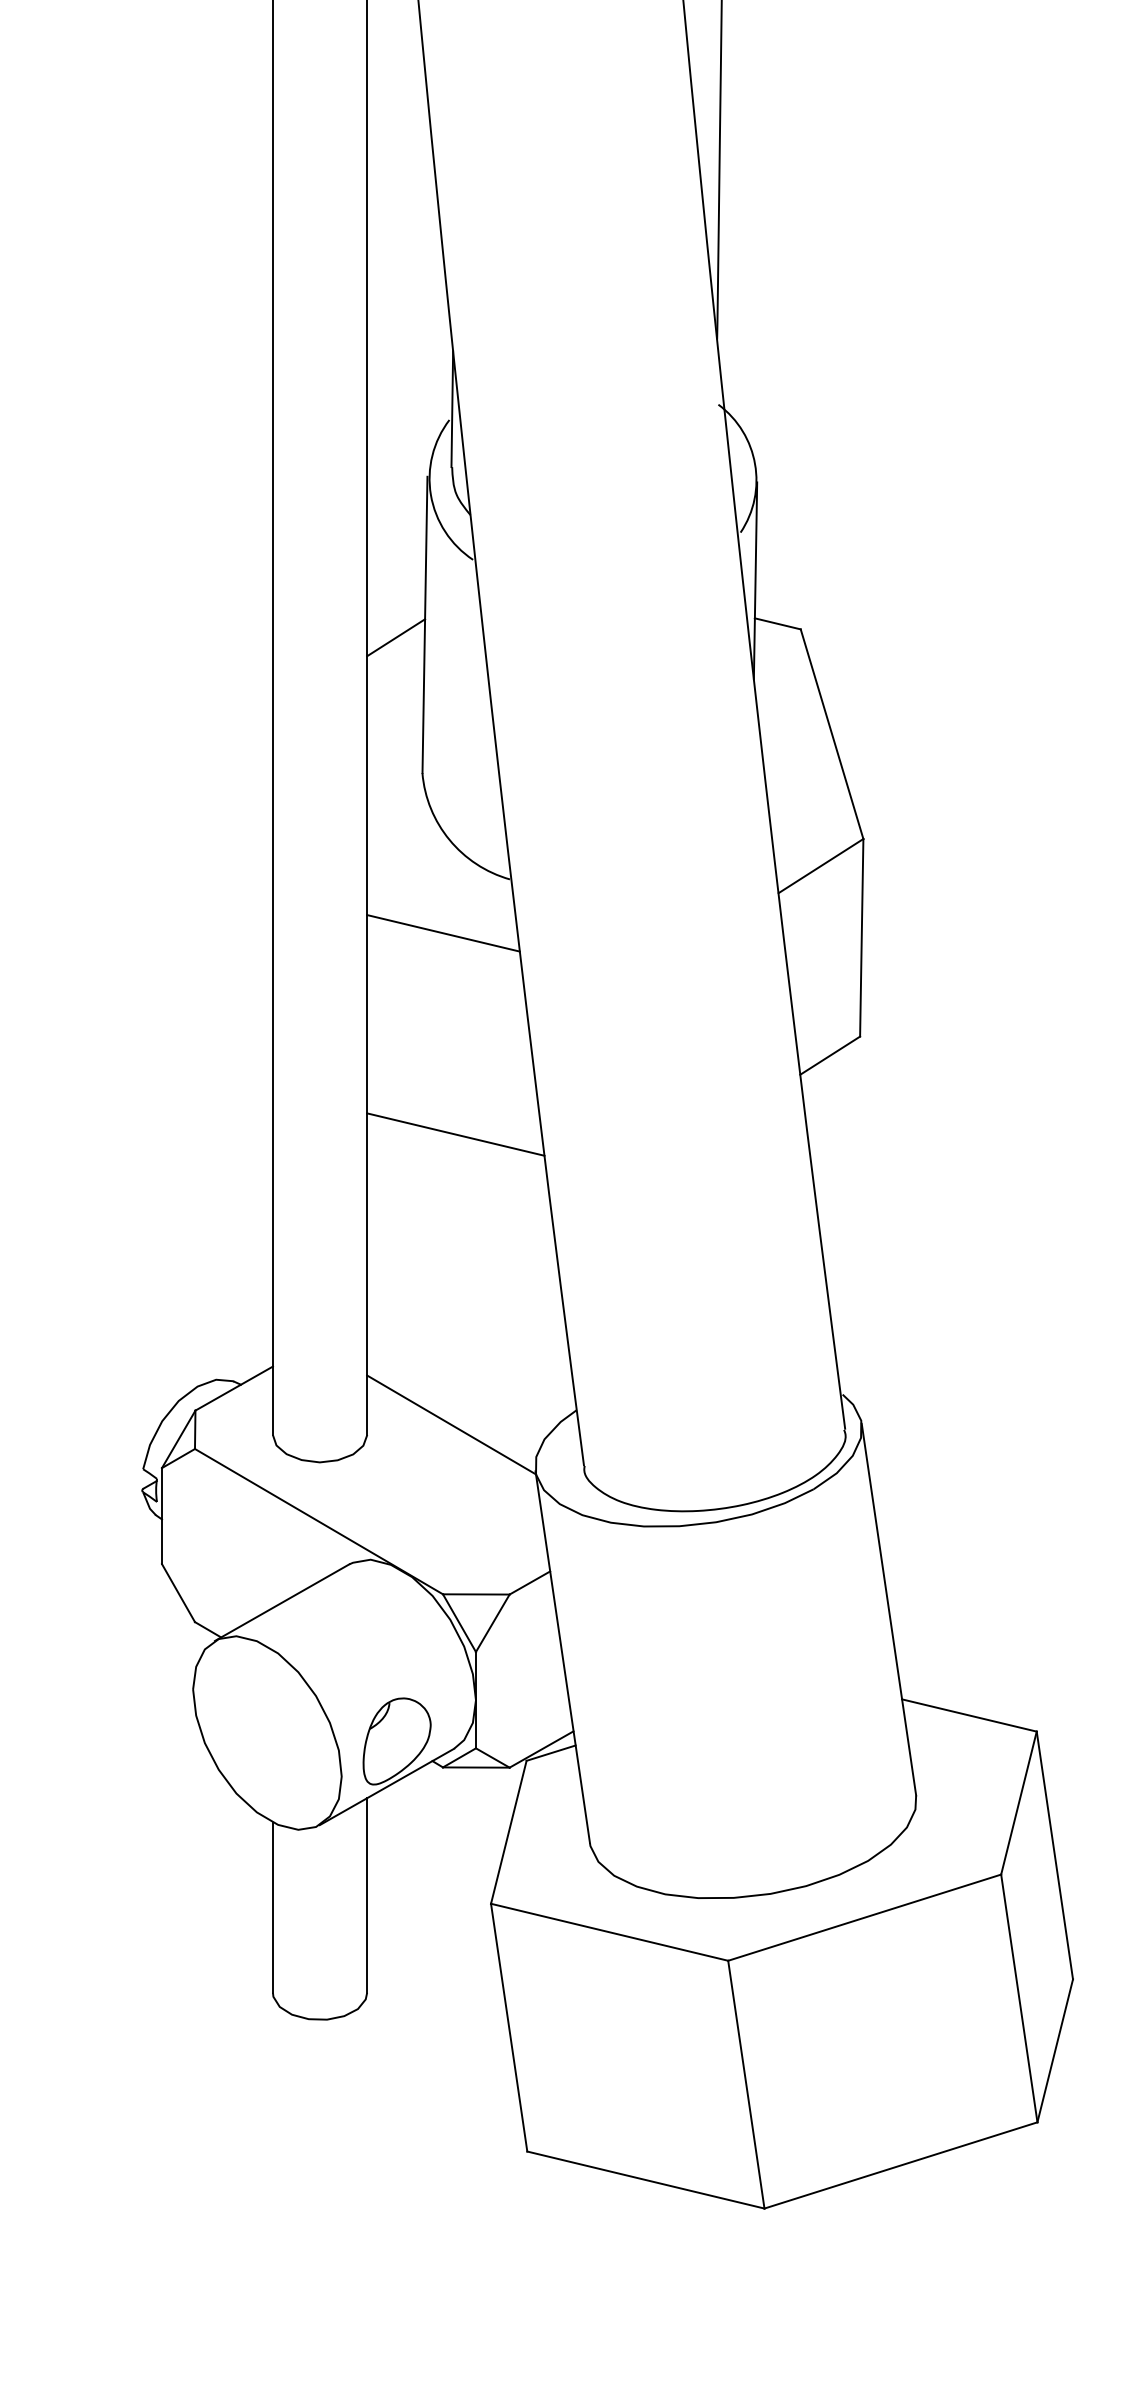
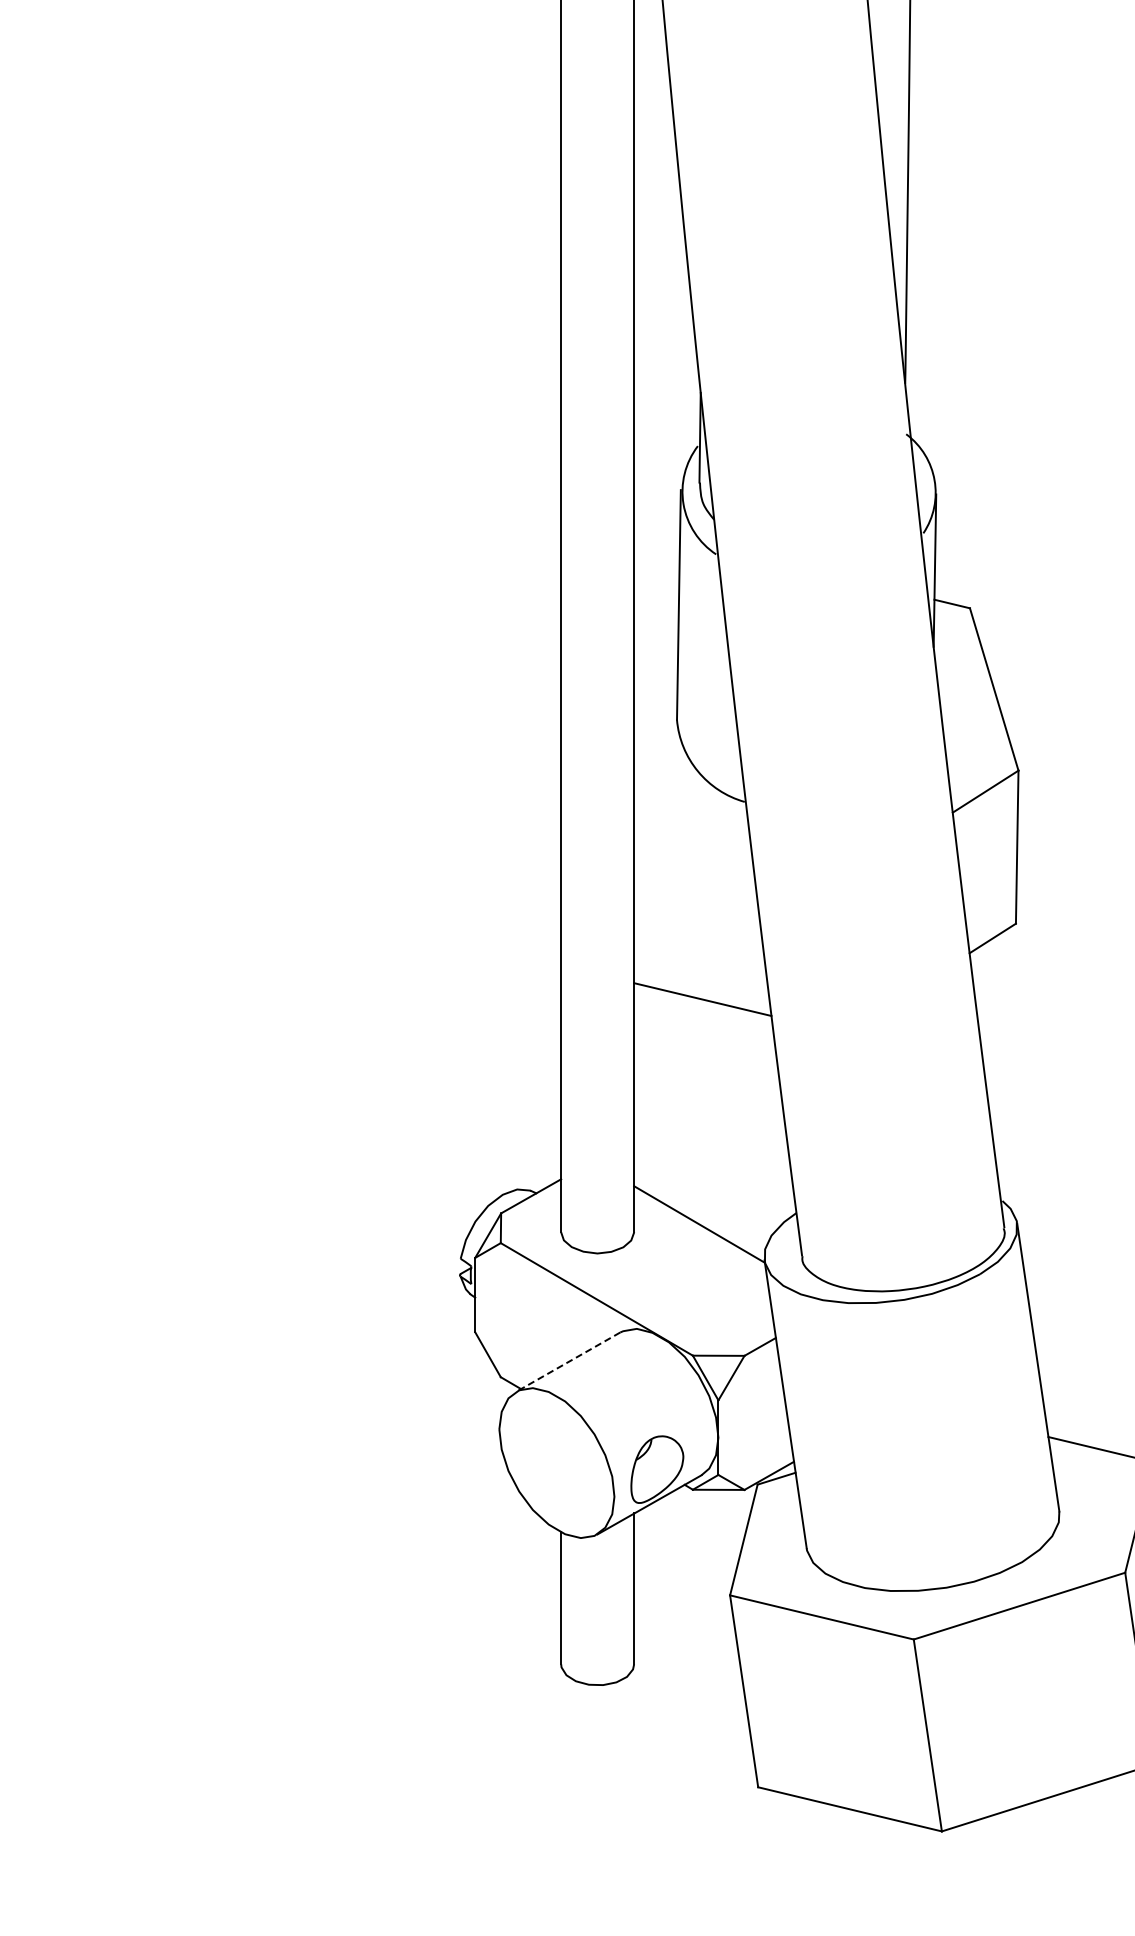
line: (396, 637) -> (656, 614), removed
line: (443, 933) -> (693, 843), removed
line: (282, 1603) -> (568, 1362), solid -> dashed

